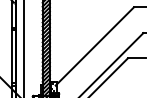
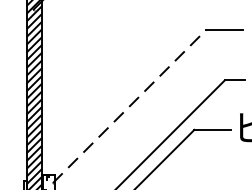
line: (95, 46) -> (130, 106), solid -> dashed

